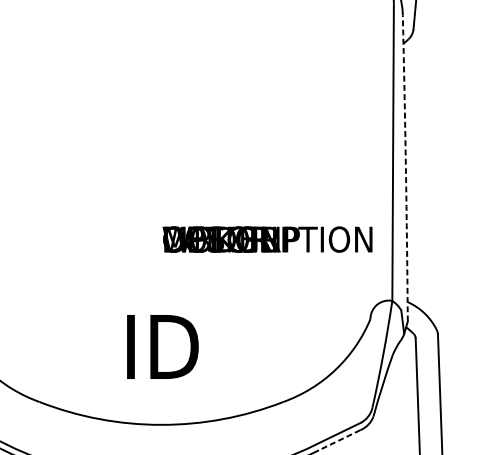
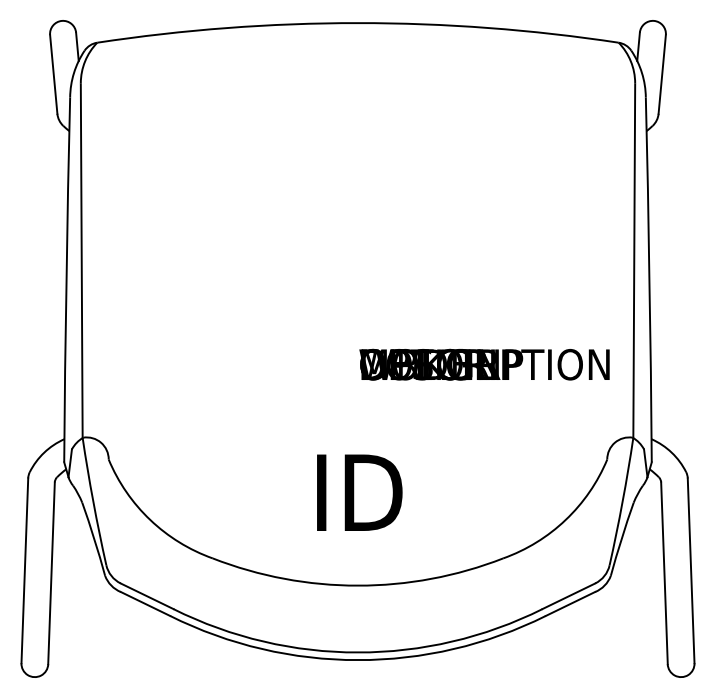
arc: (405, 168) -> (649, 279), dashed -> solid
line: (339, 440) -> (570, 604), dashed -> solid

